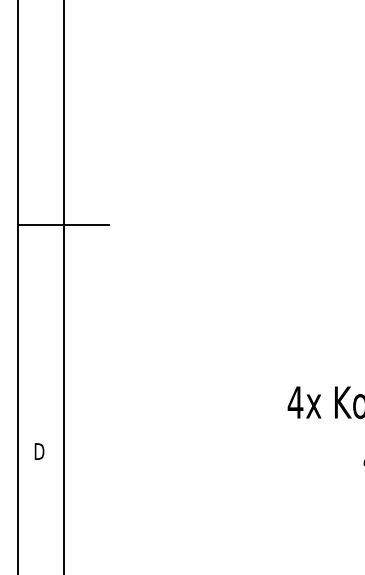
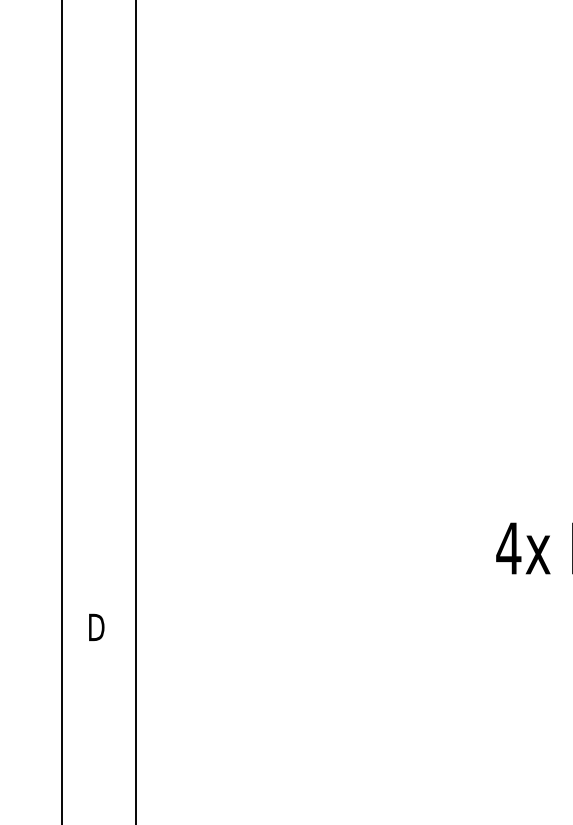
line: (63, 225) -> (135, 263), removed

